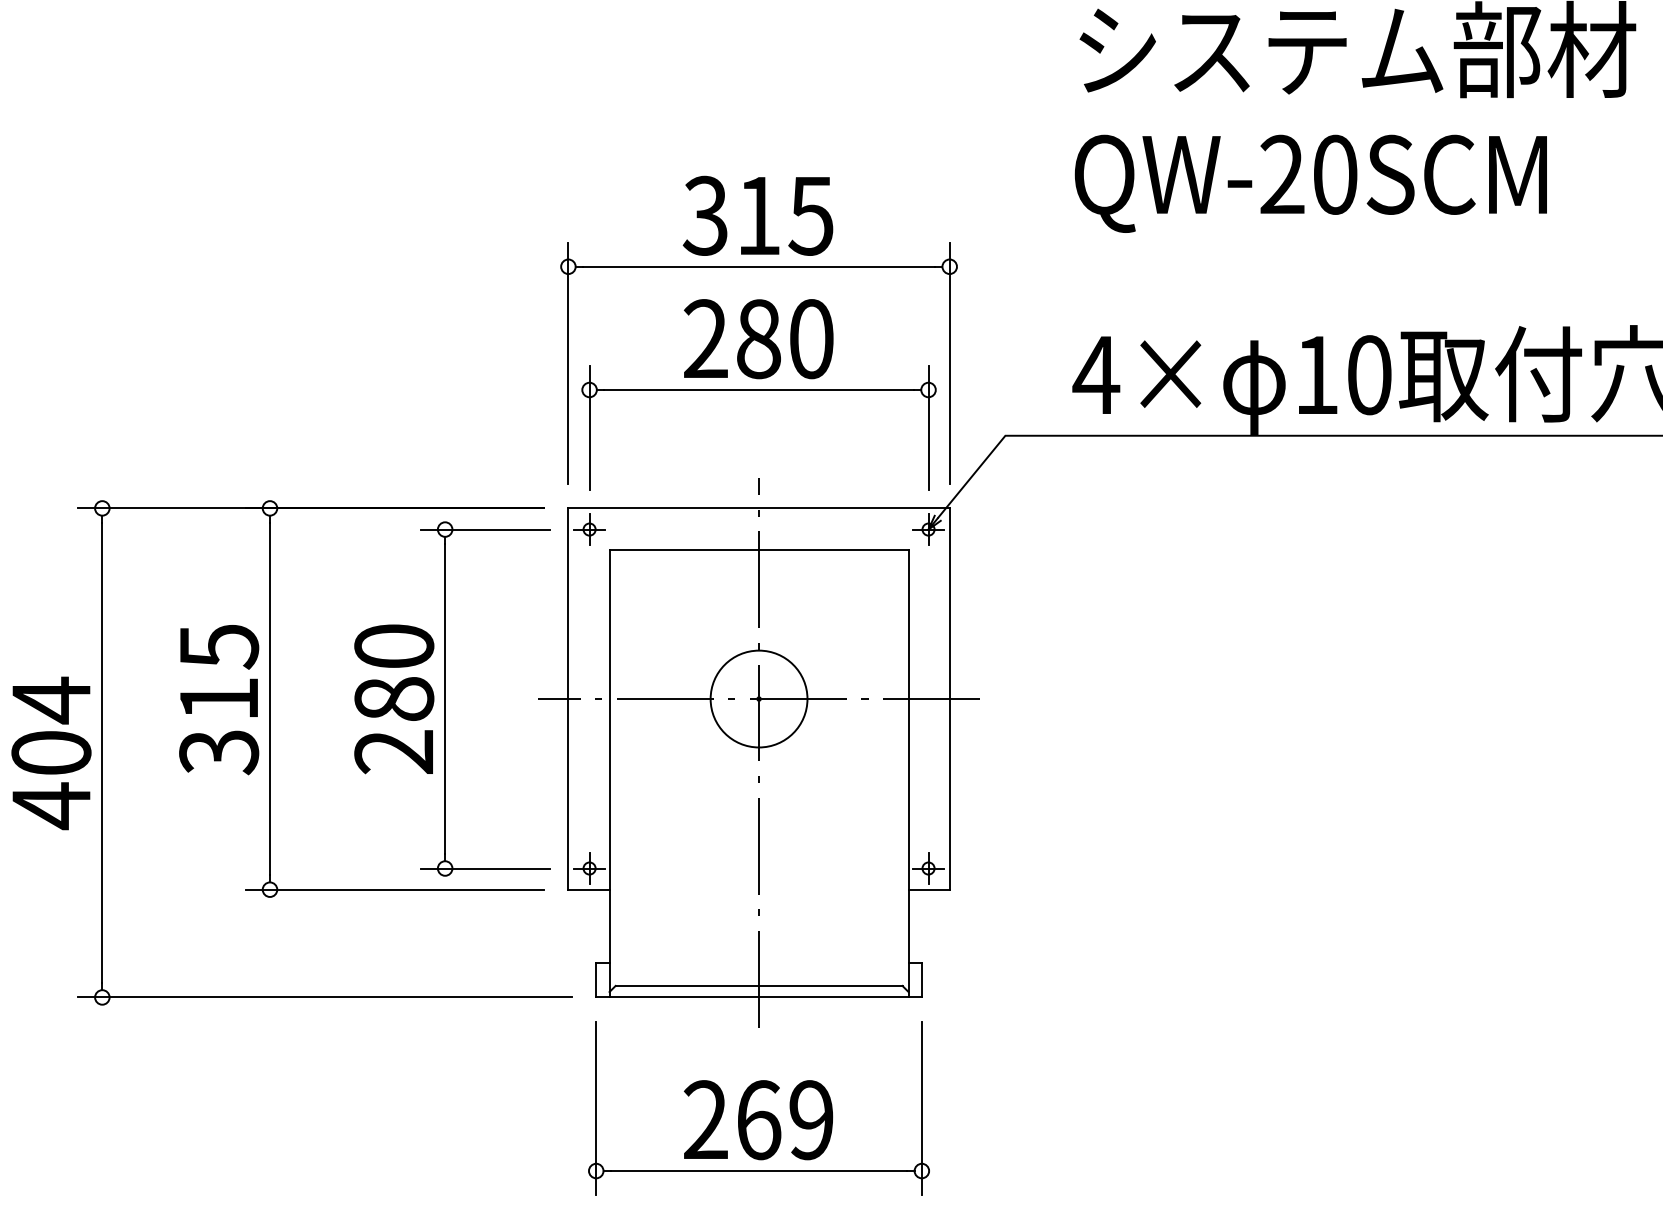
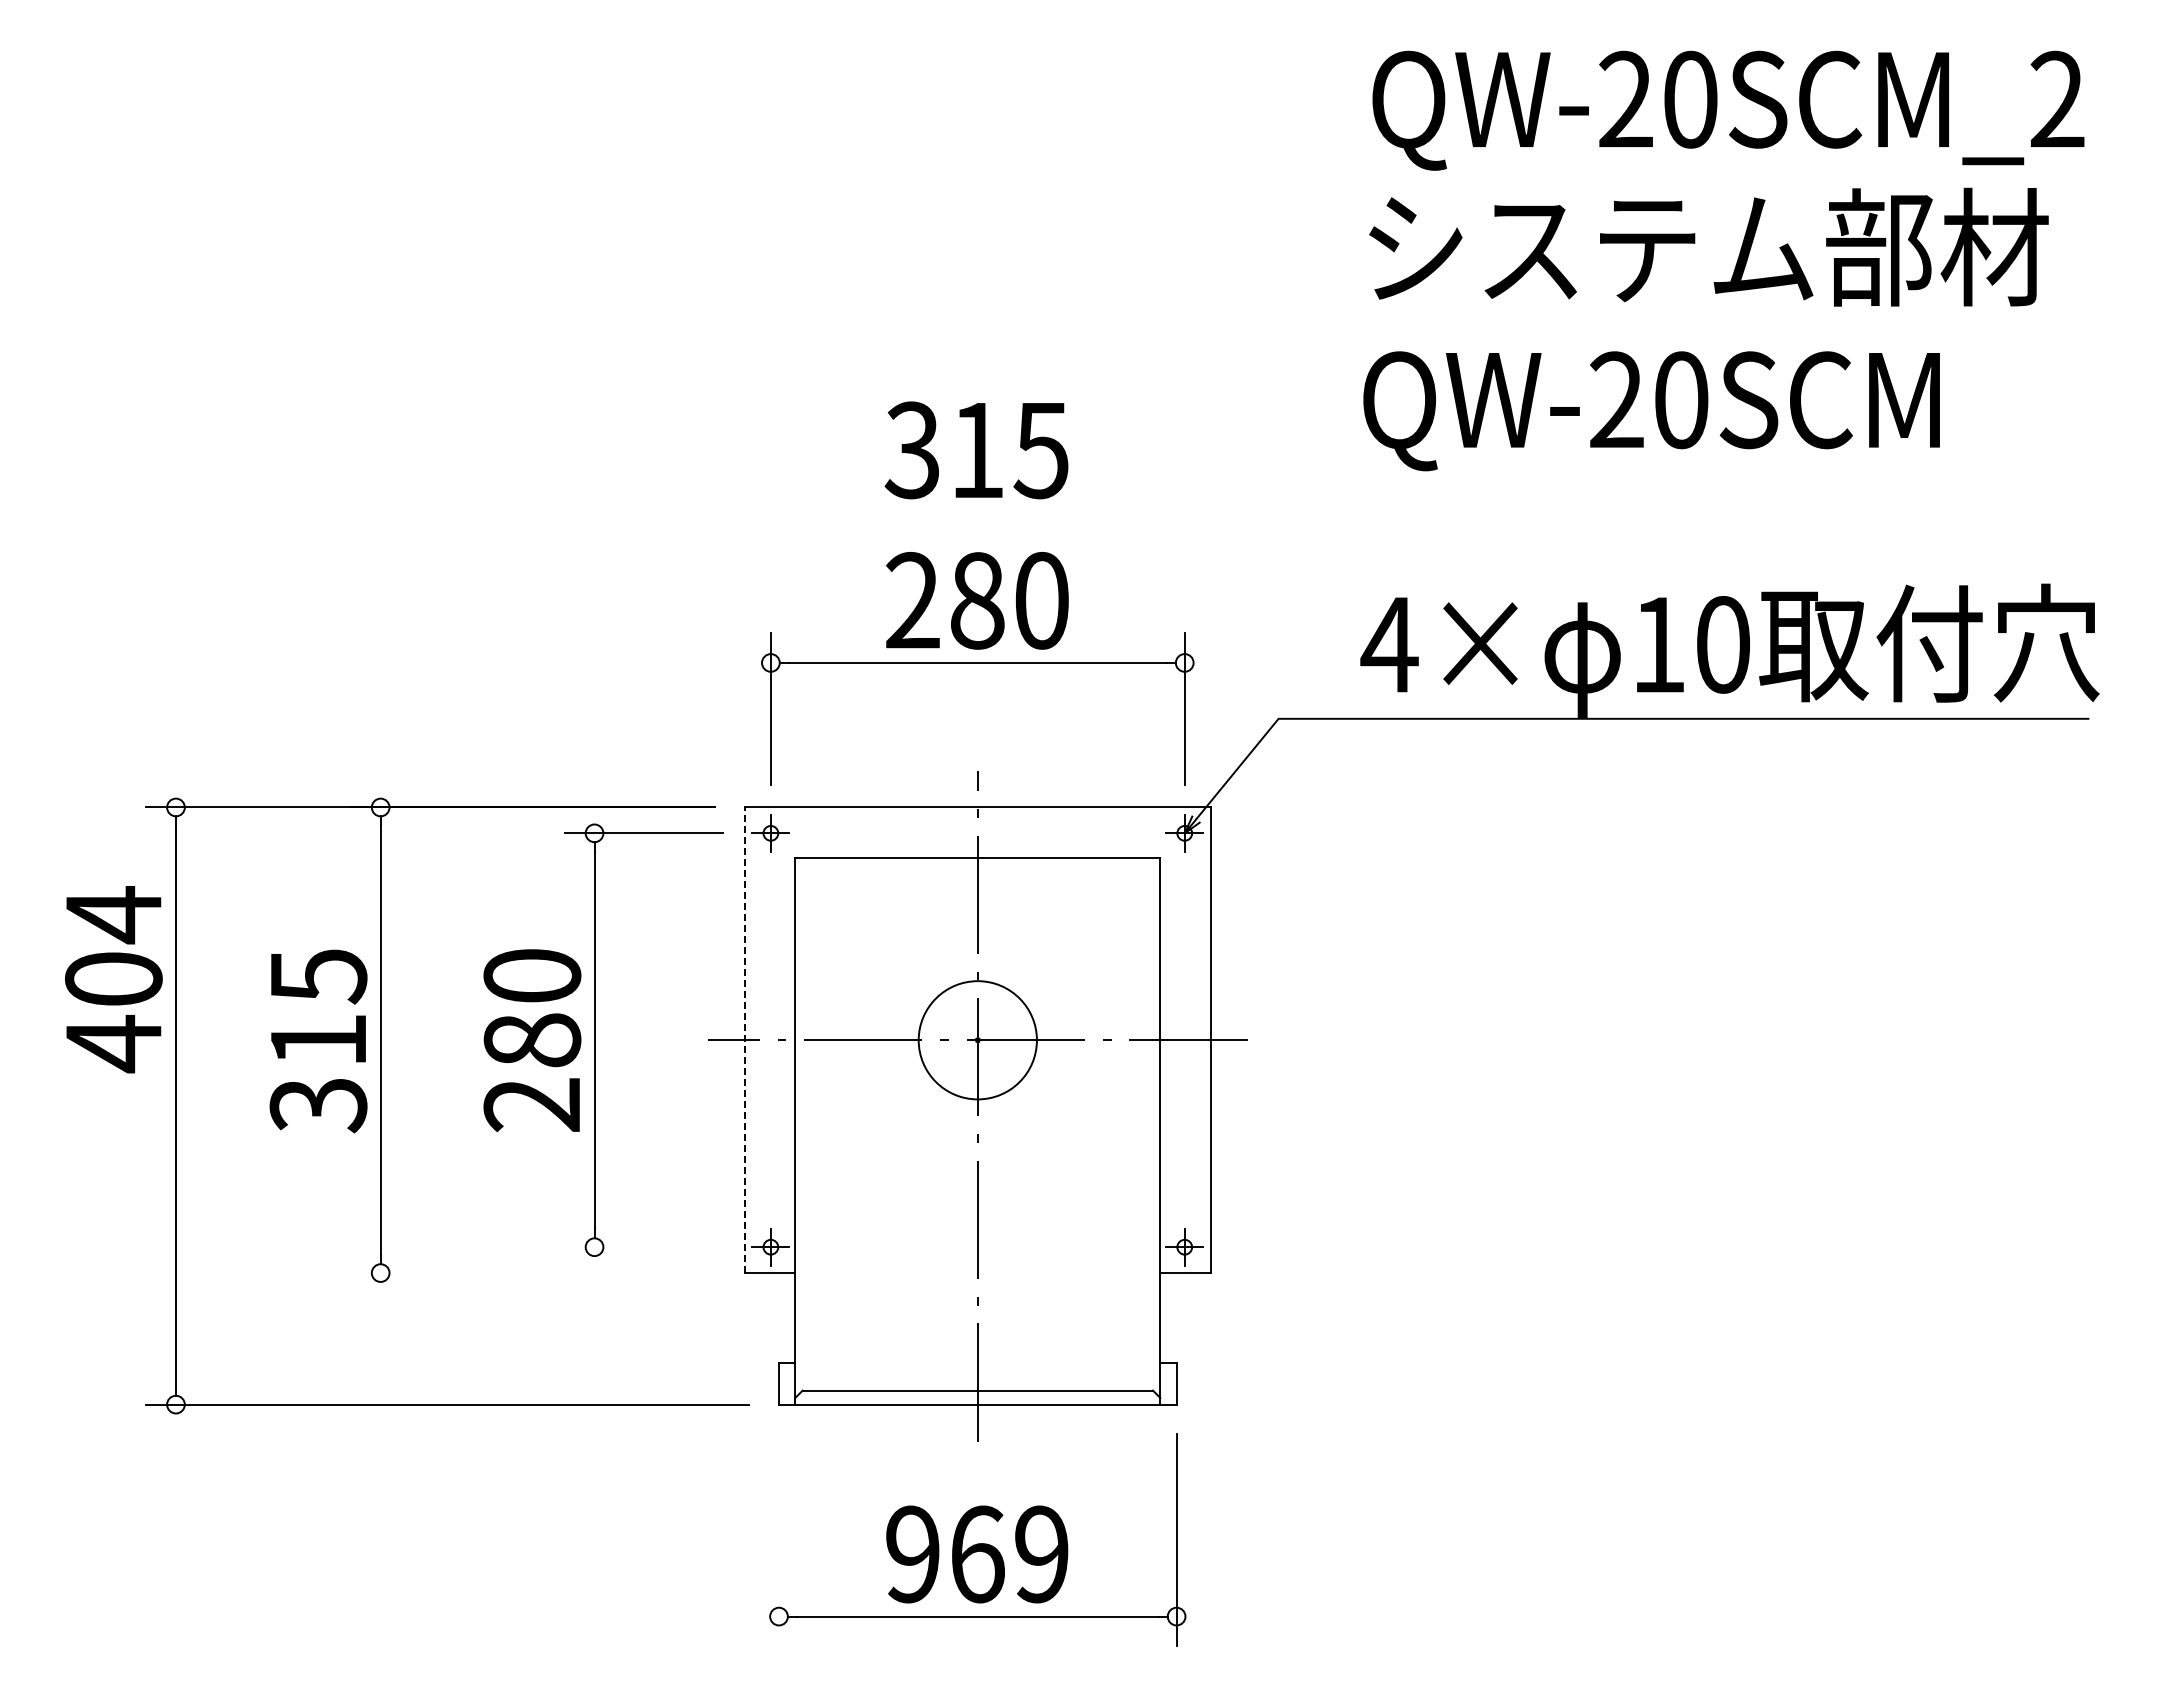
part: (758, 266) -> (977, 512), removed
line: (568, 699) -> (745, 1040), solid -> dashed
text: (51, 753) -> (113, 979), moved
line: (485, 868) -> (643, 1247), removed
line: (395, 890) -> (533, 1273), removed
line: (596, 1108) -> (779, 1540), removed
text: (705, 1120) -> (912, 1554), 269 -> 969

